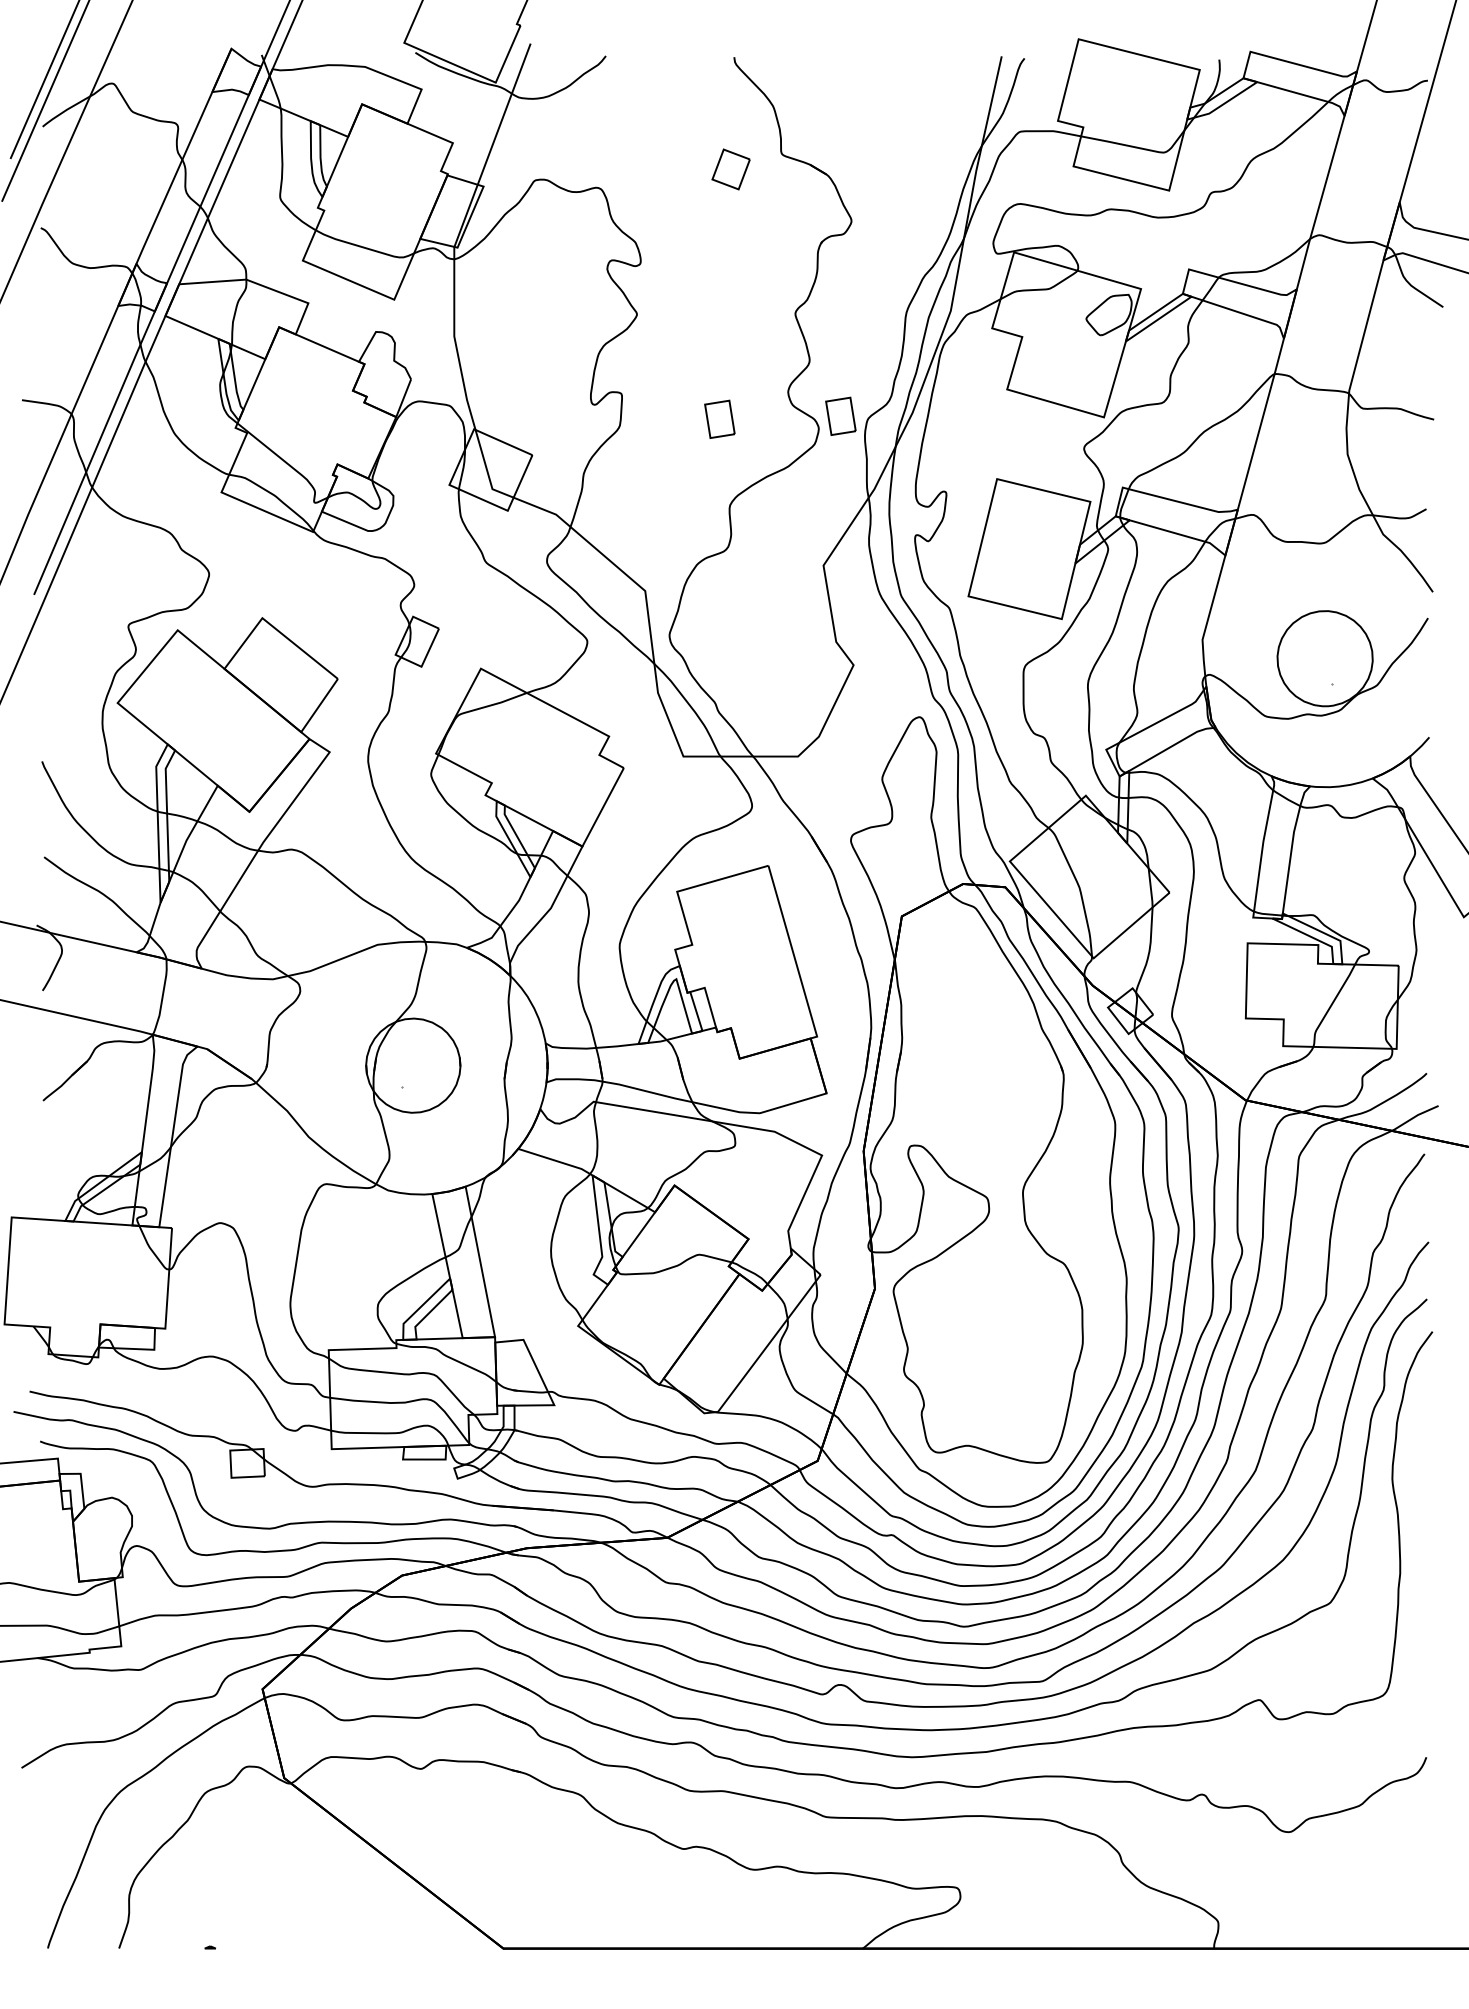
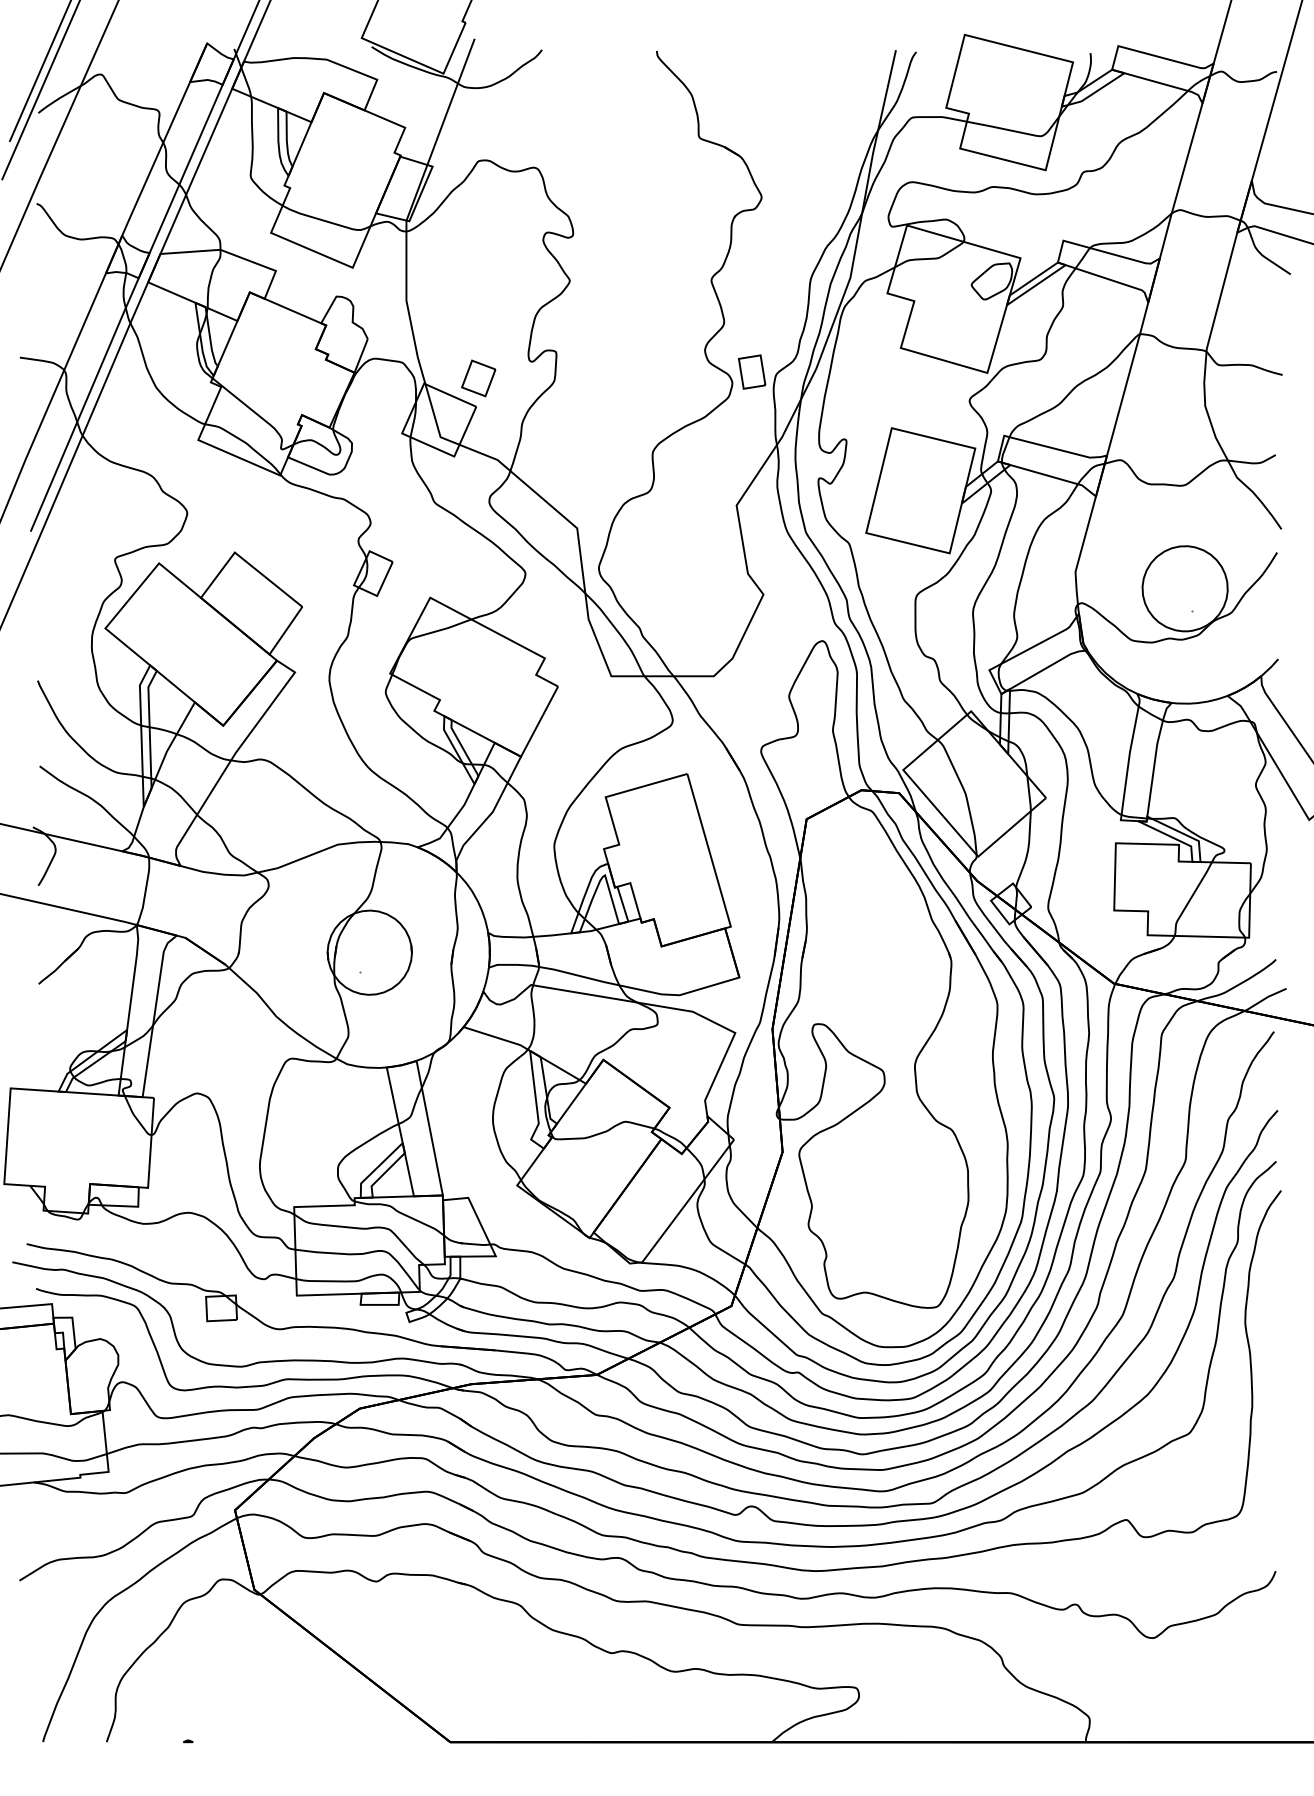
part: (730, 169) -> (478, 378), moved
part: (719, 418) -> (643, 373), removed

